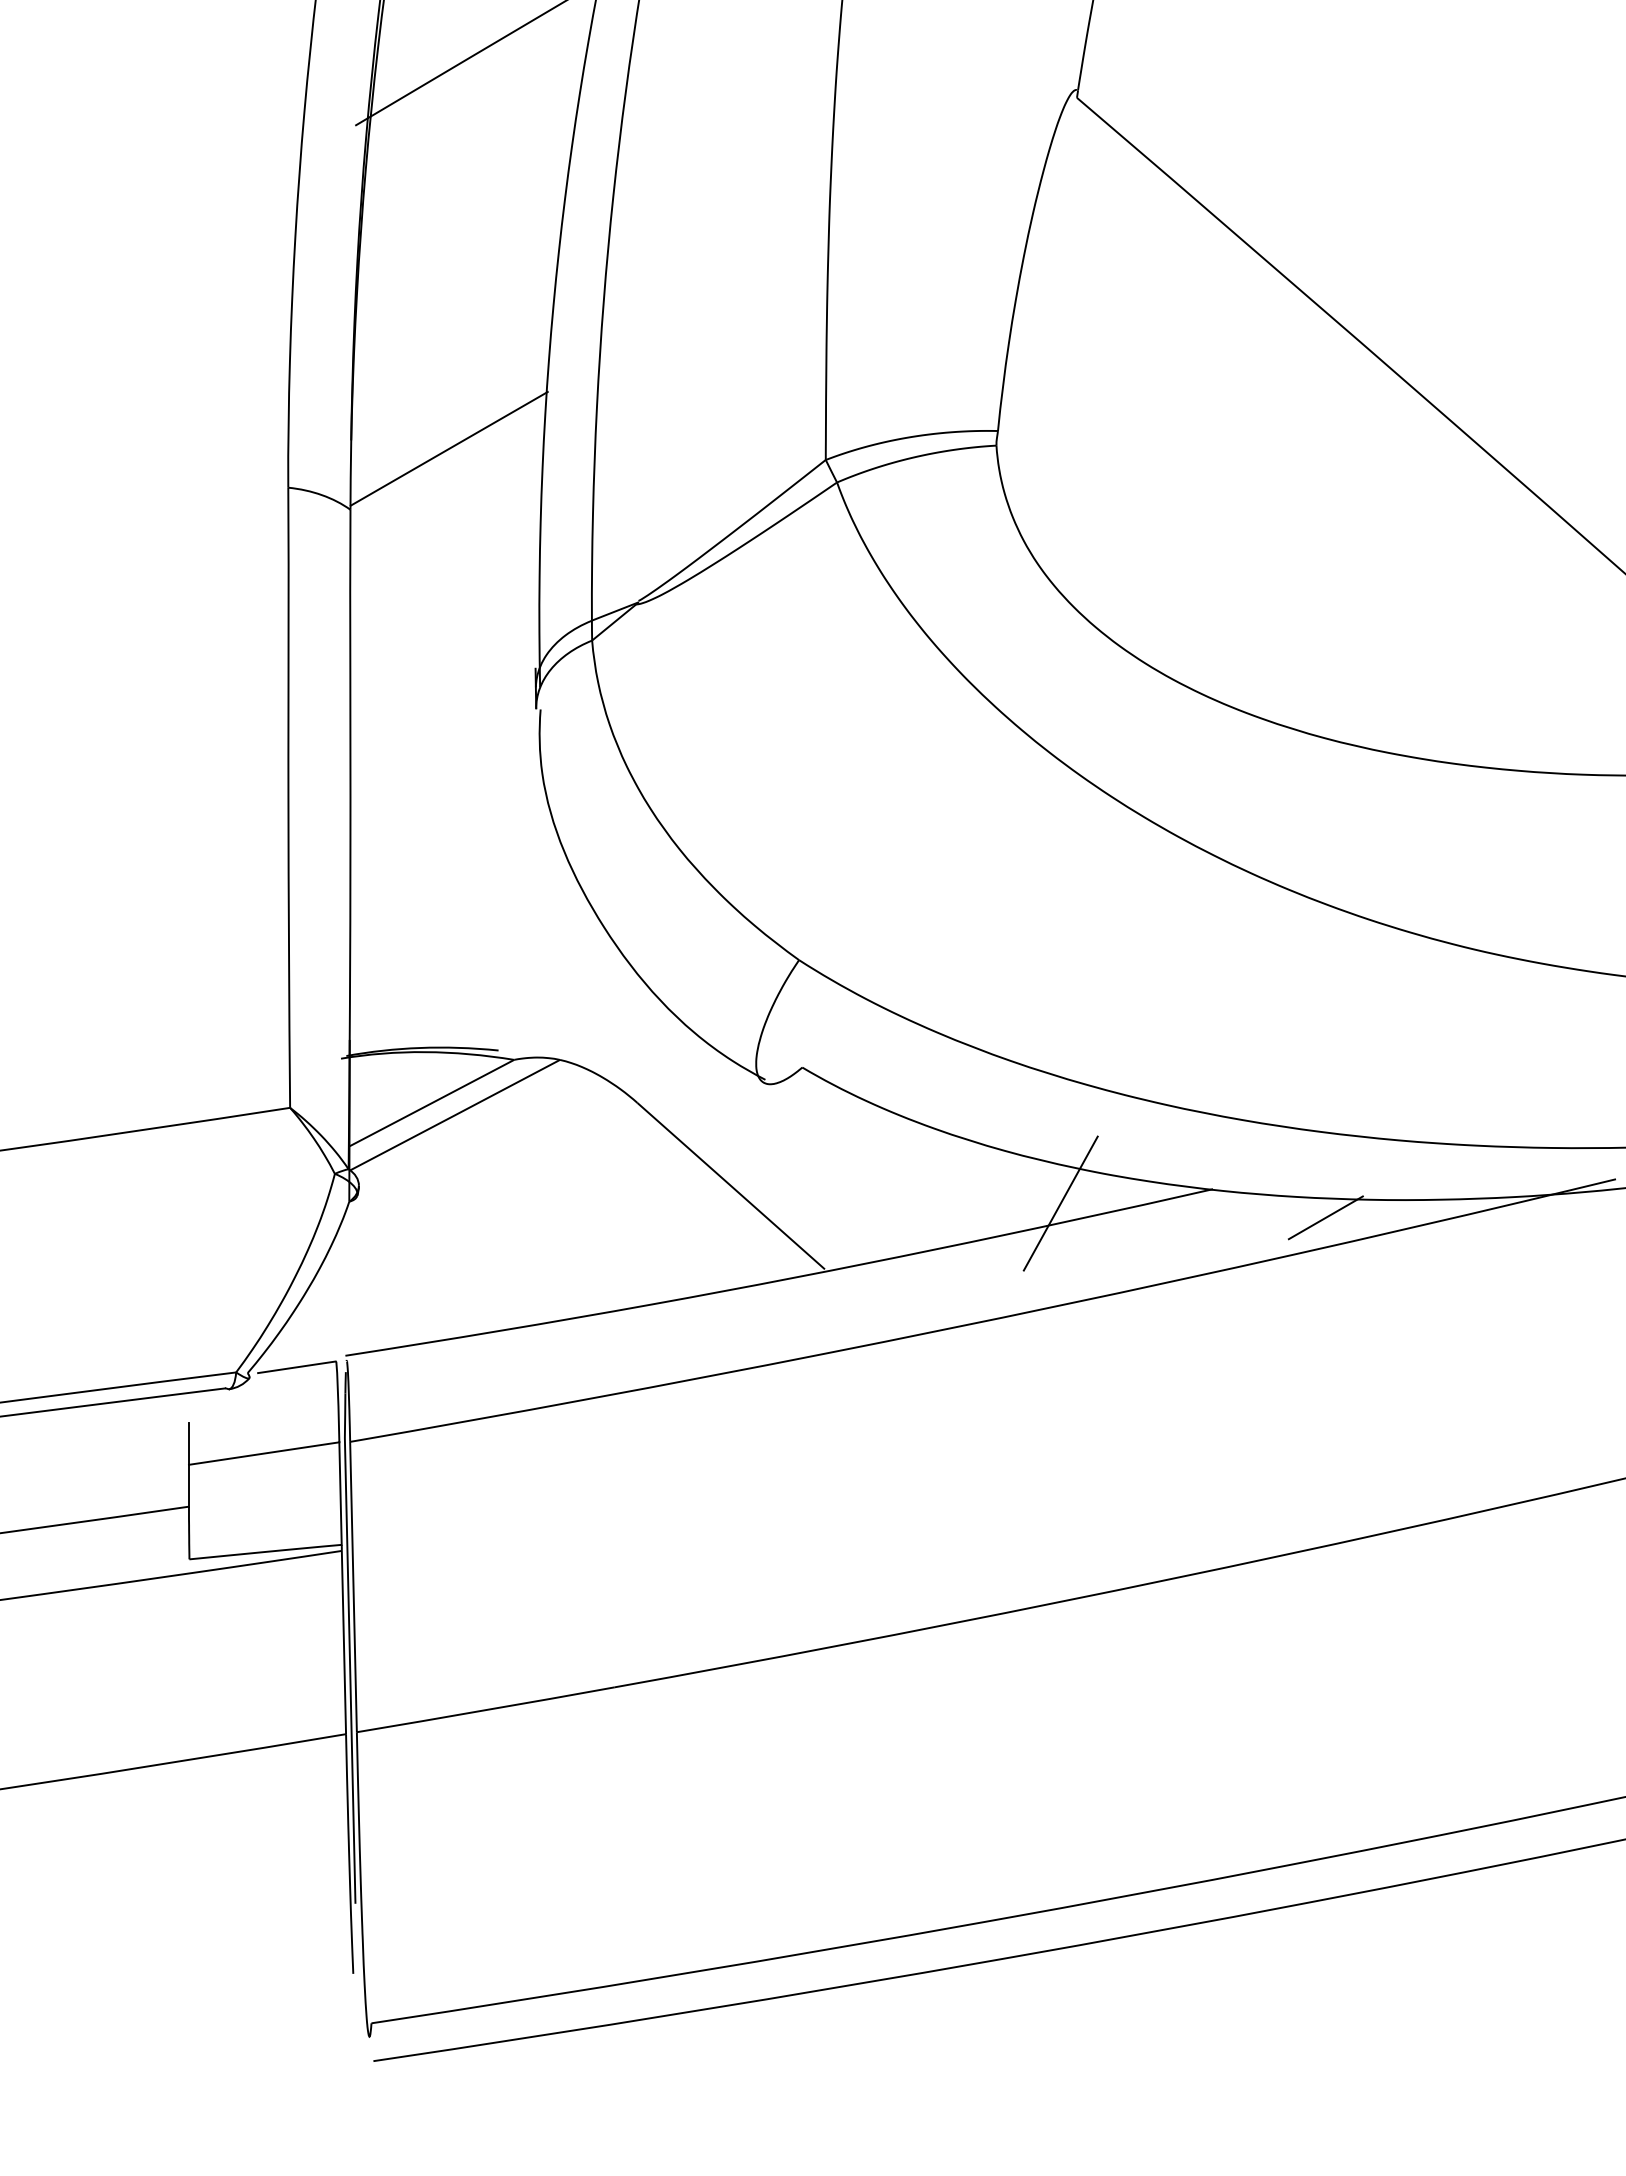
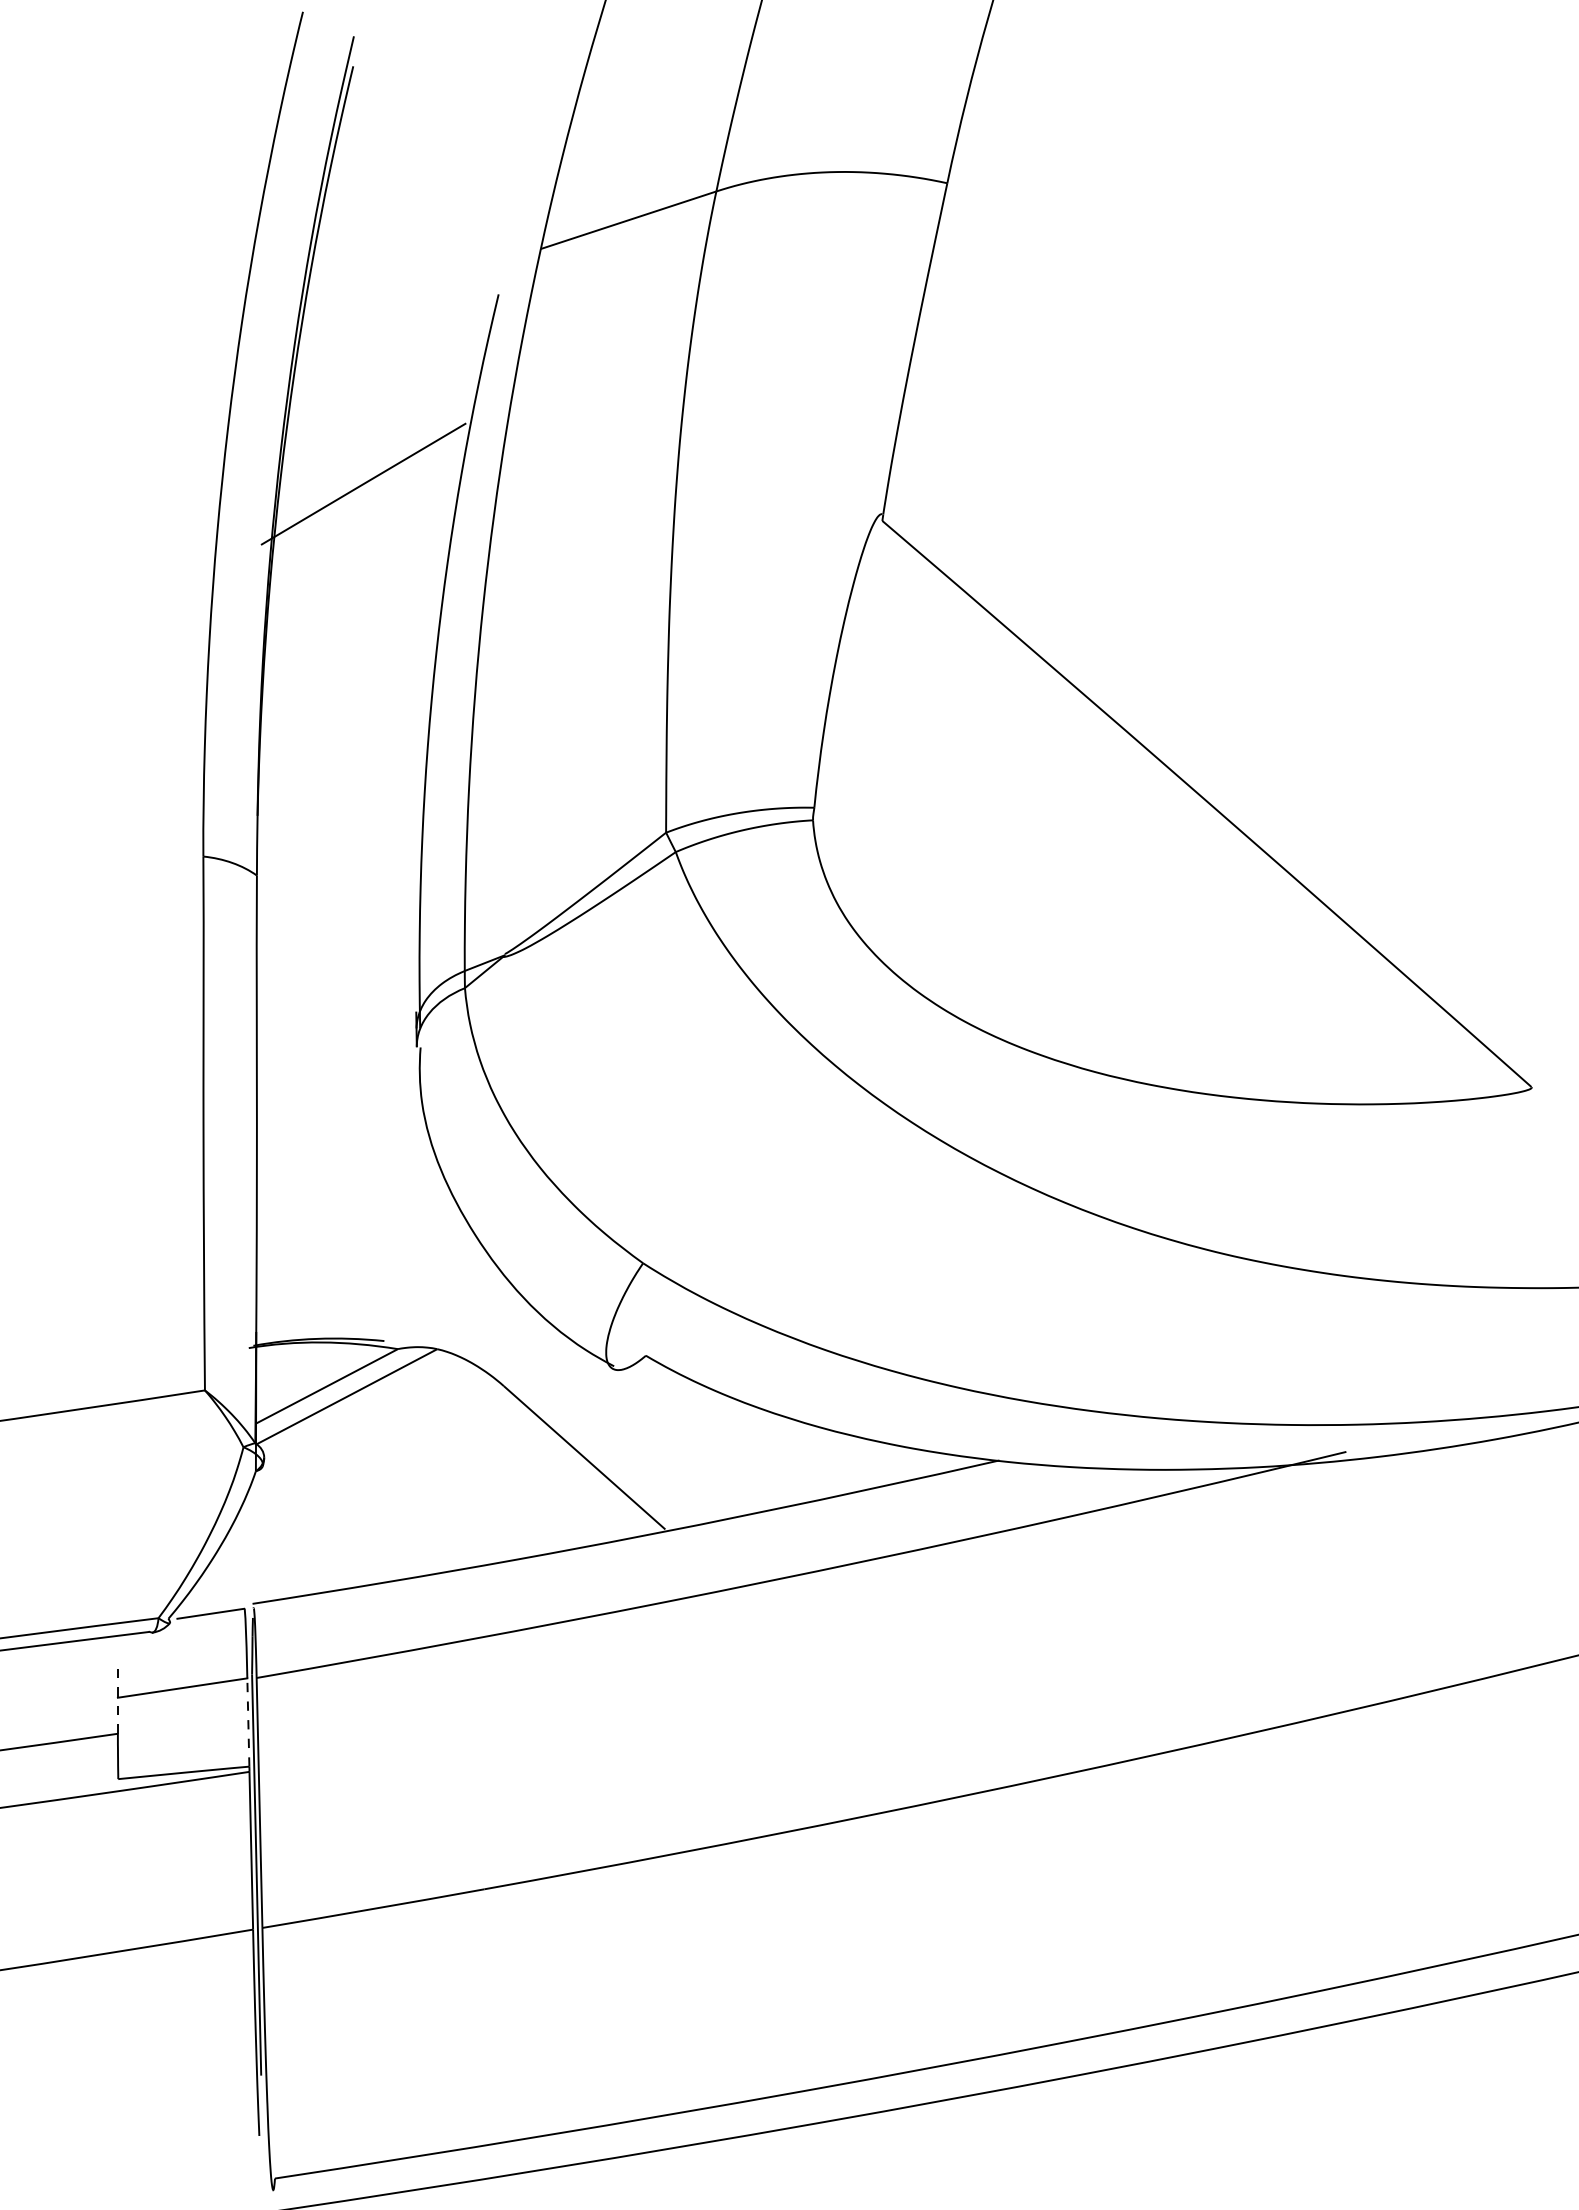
line: (448, 449) -> (341, 823), removed
line: (1060, 1203) -> (868, 1472), removed
line: (1325, 1217) -> (1096, 1484), removed
line: (188, 1464) -> (117, 1697), solid -> dashed
line: (340, 1493) -> (248, 1722), solid -> dashed

